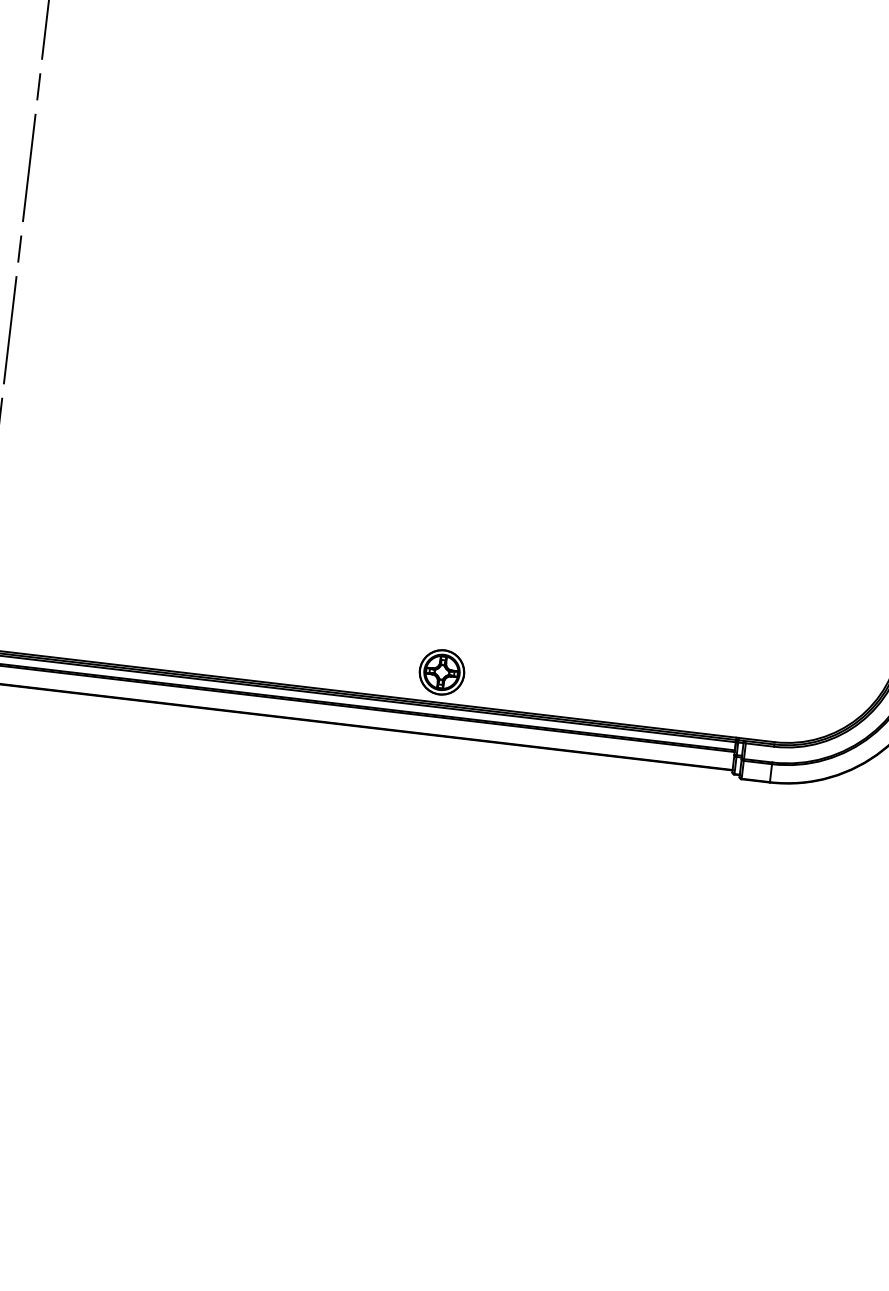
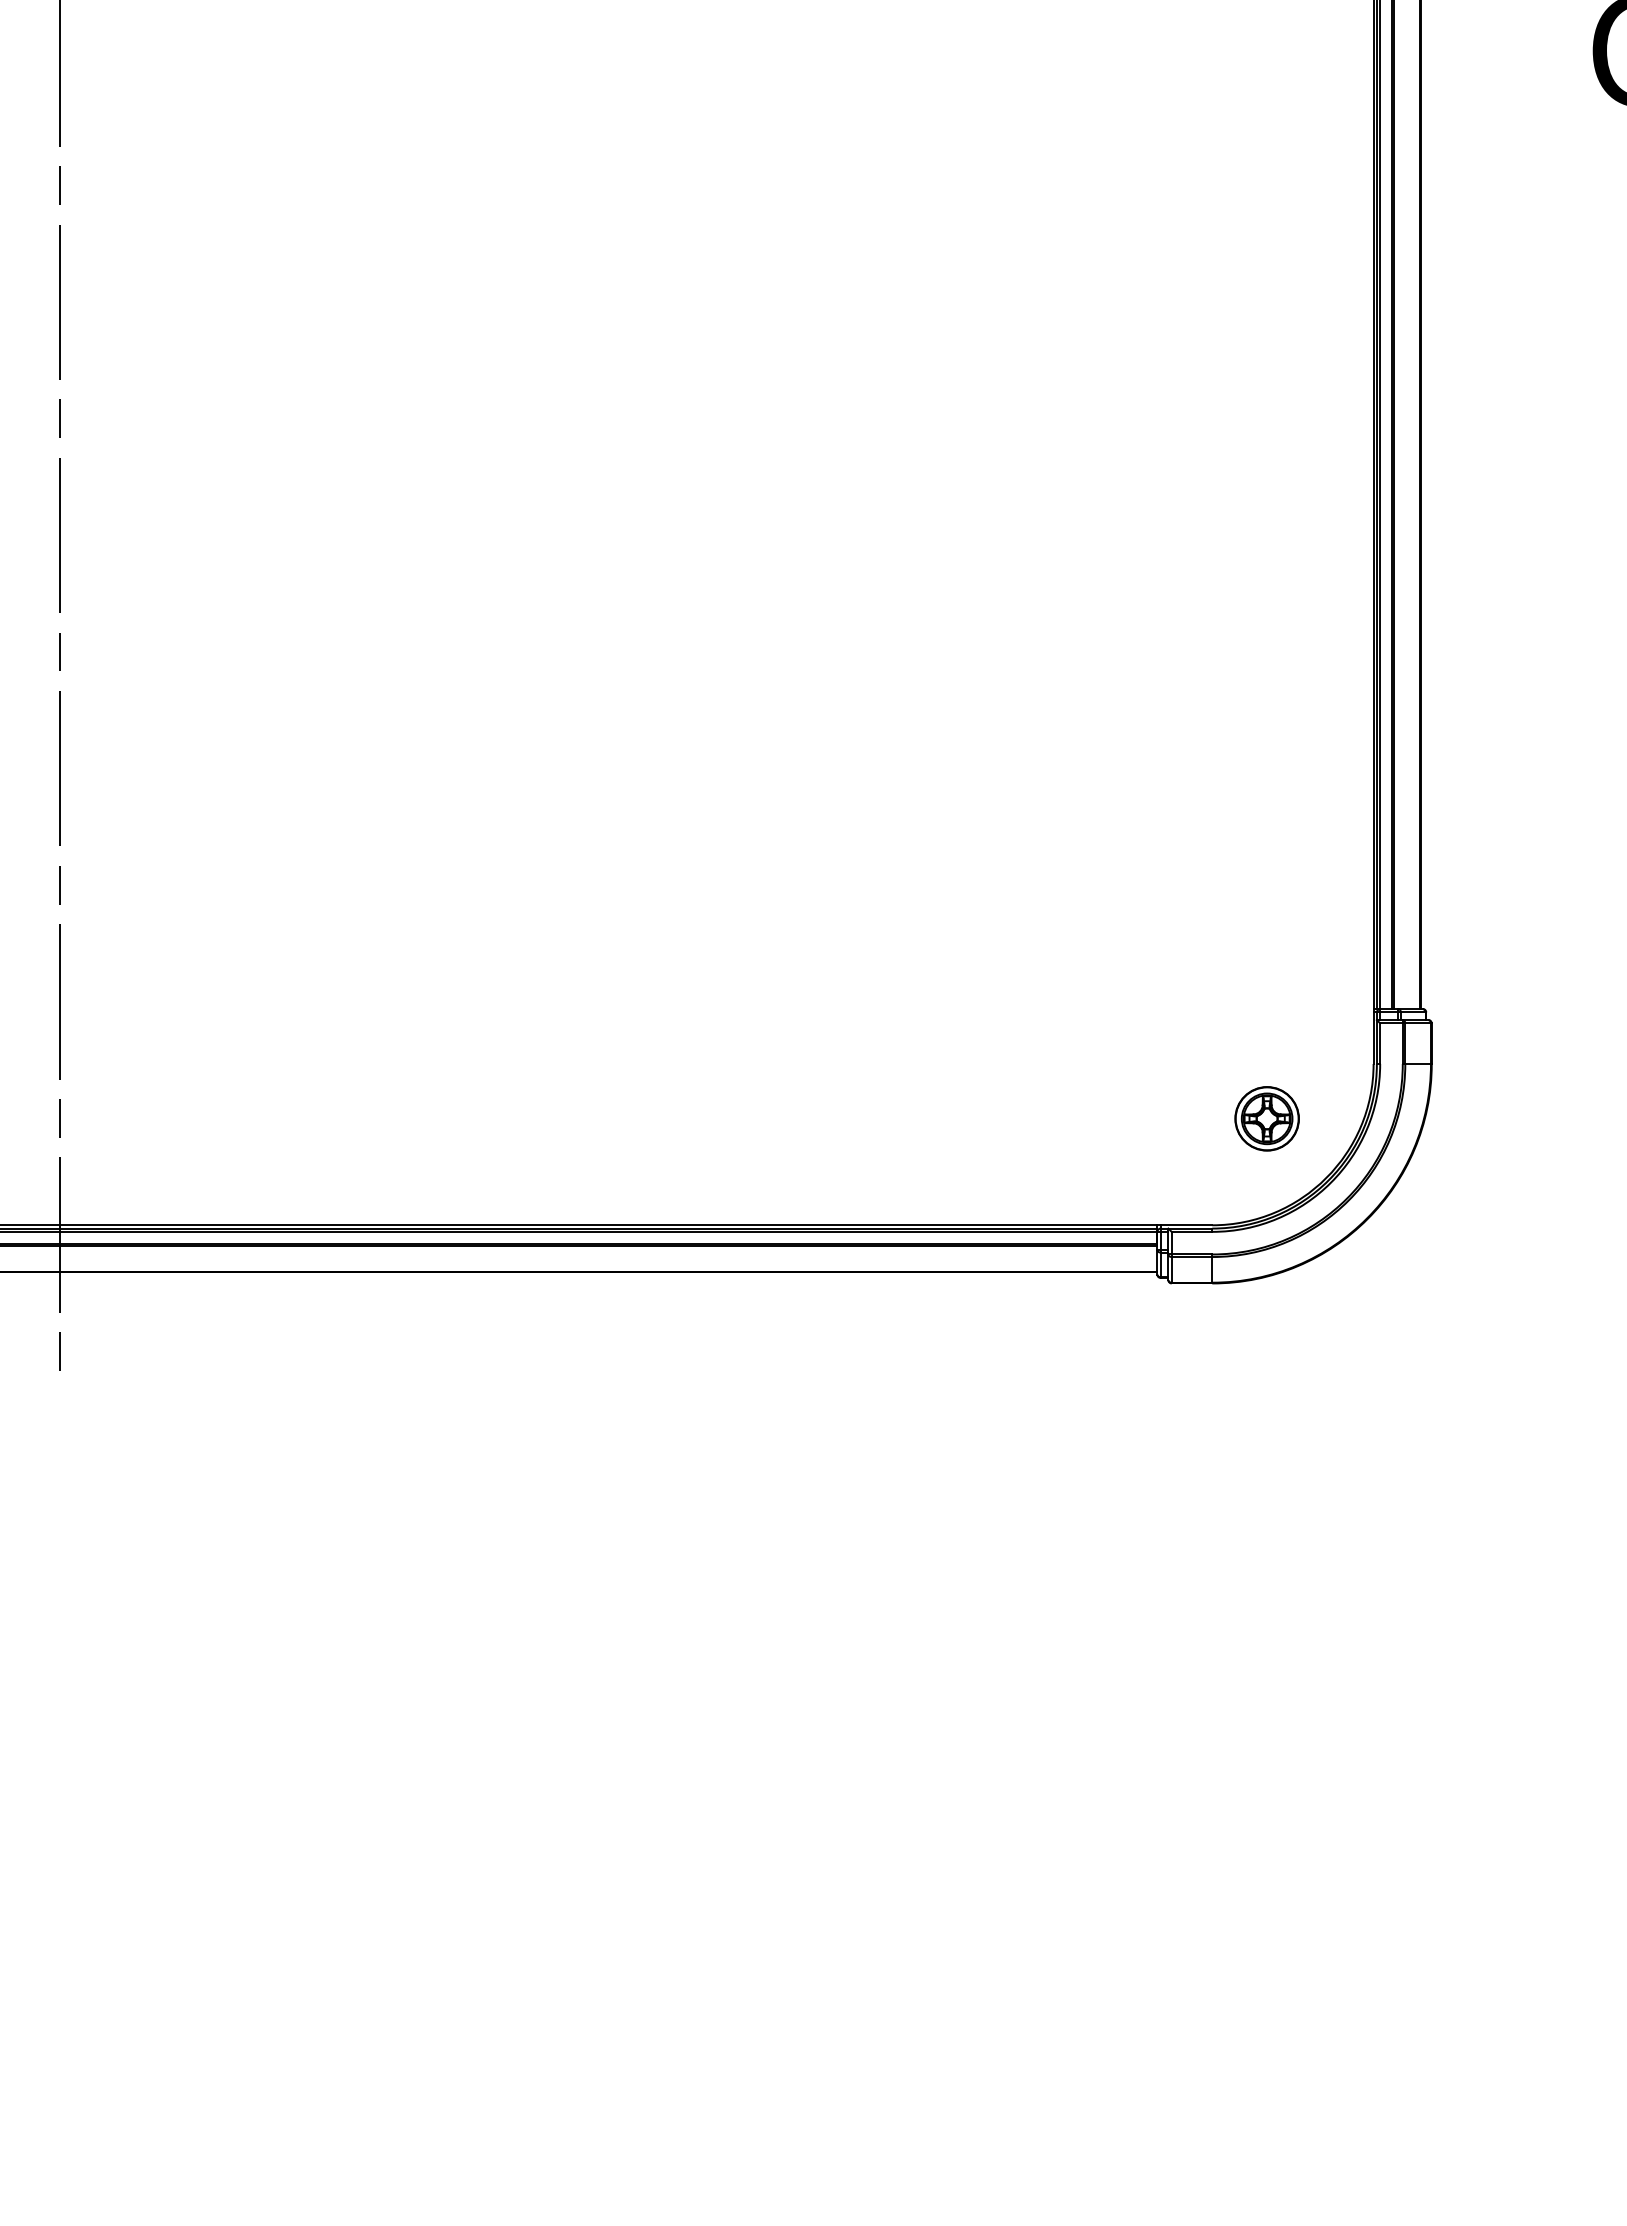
part: (441, 672) -> (1266, 1118), moved

